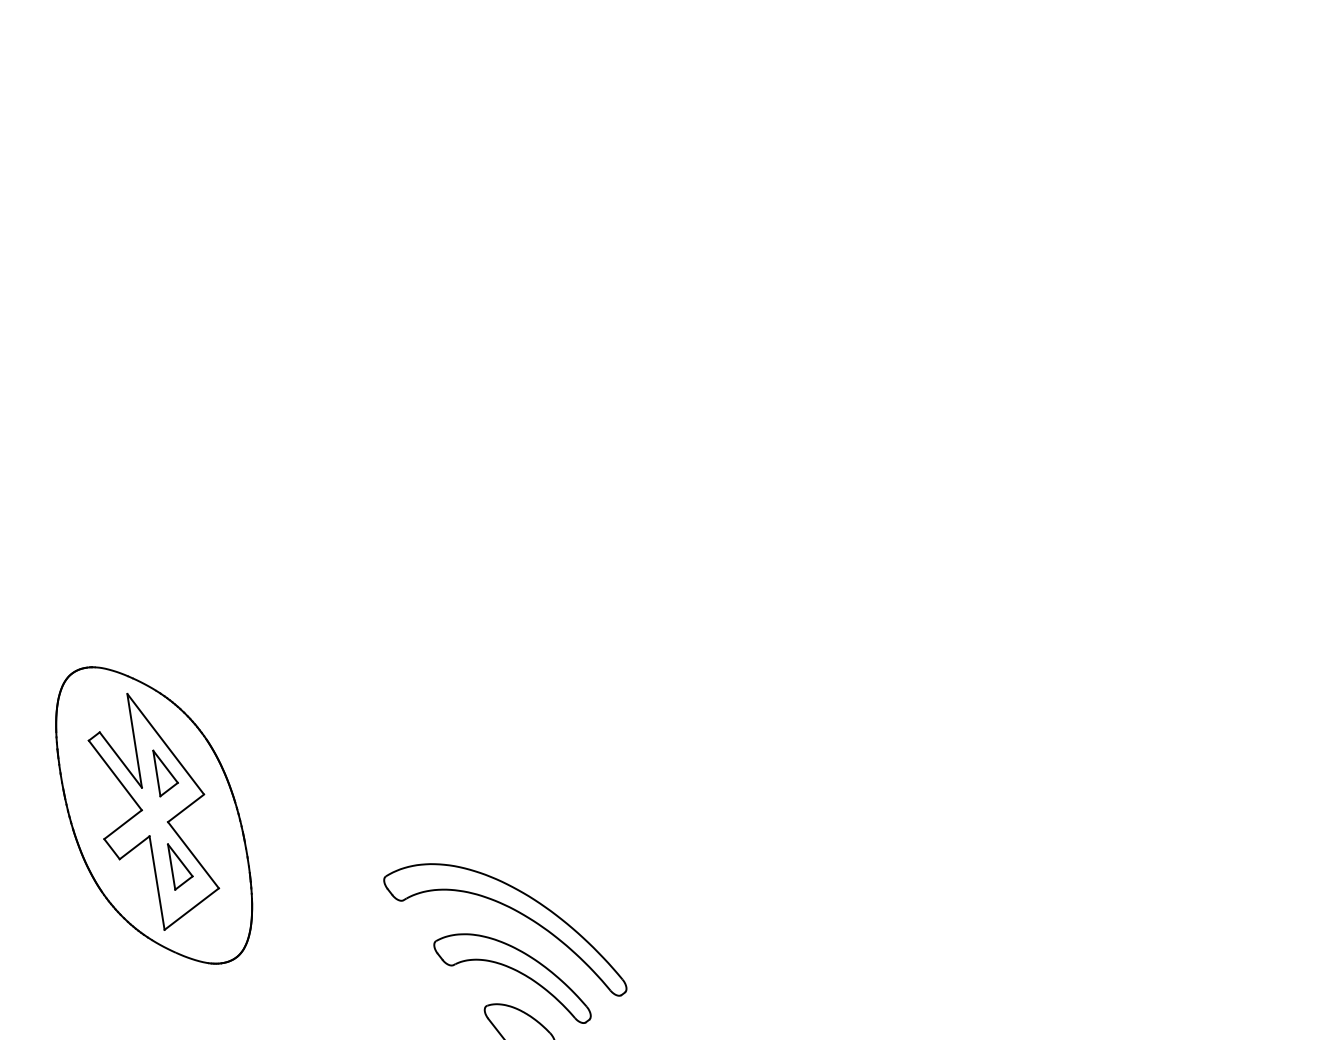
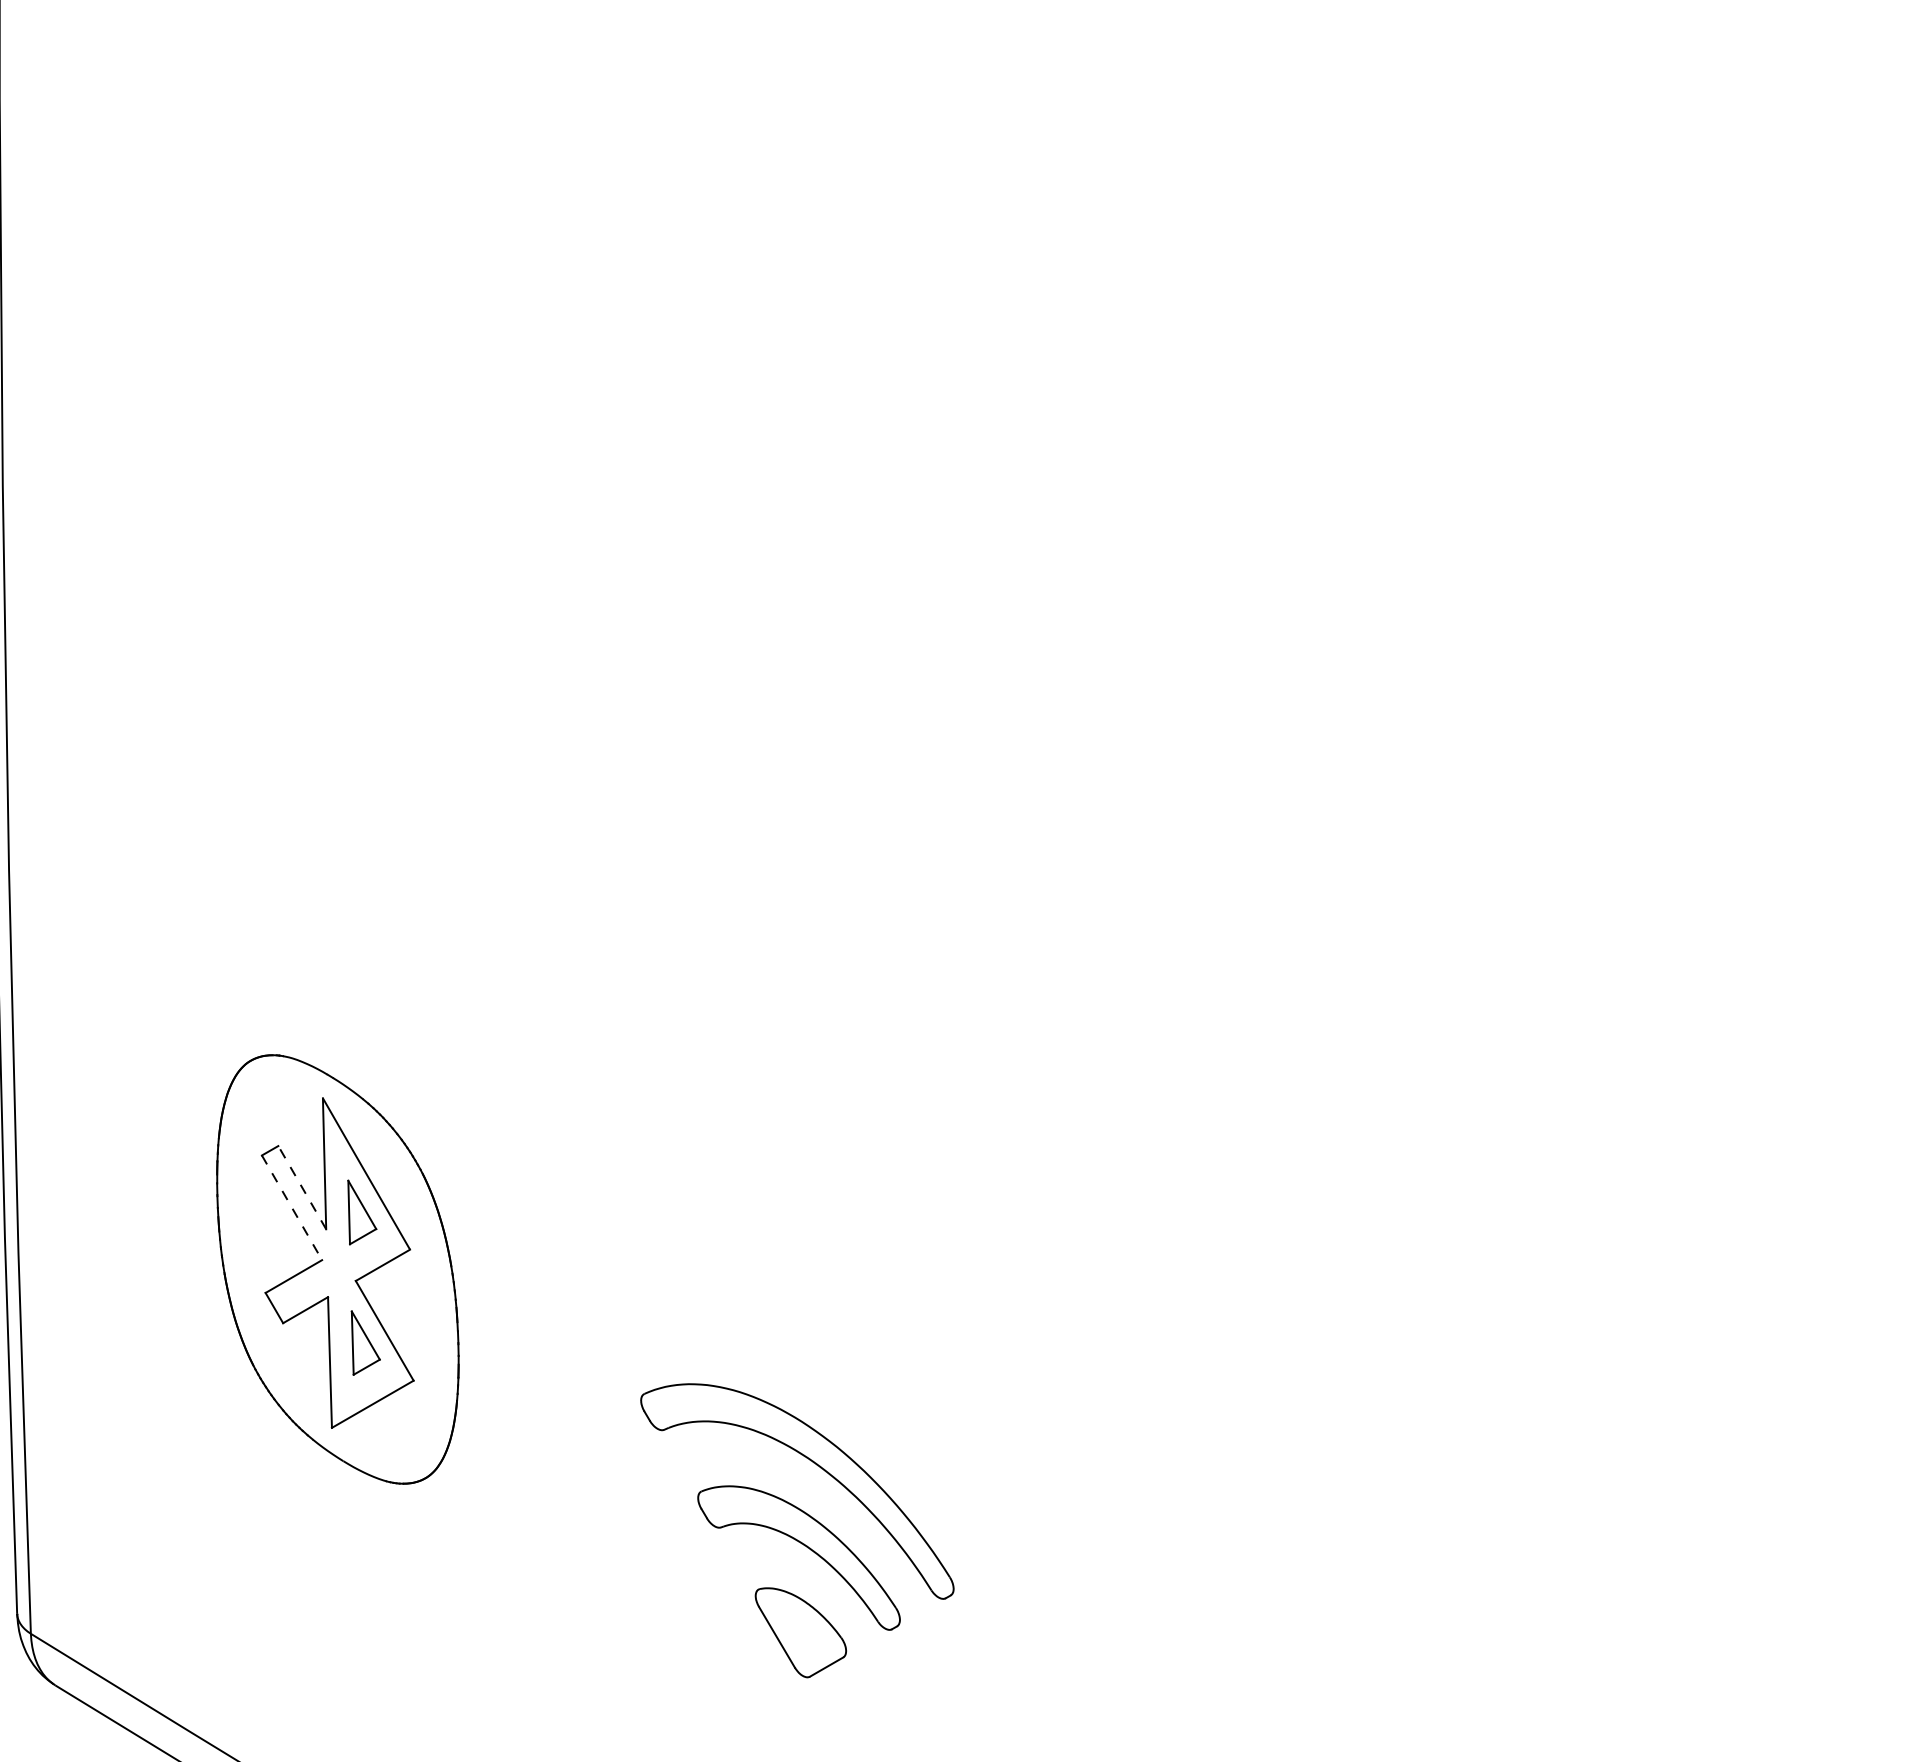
line: (120, 759) -> (302, 1187), solid -> dashed
line: (115, 775) -> (292, 1208), solid -> dashed

